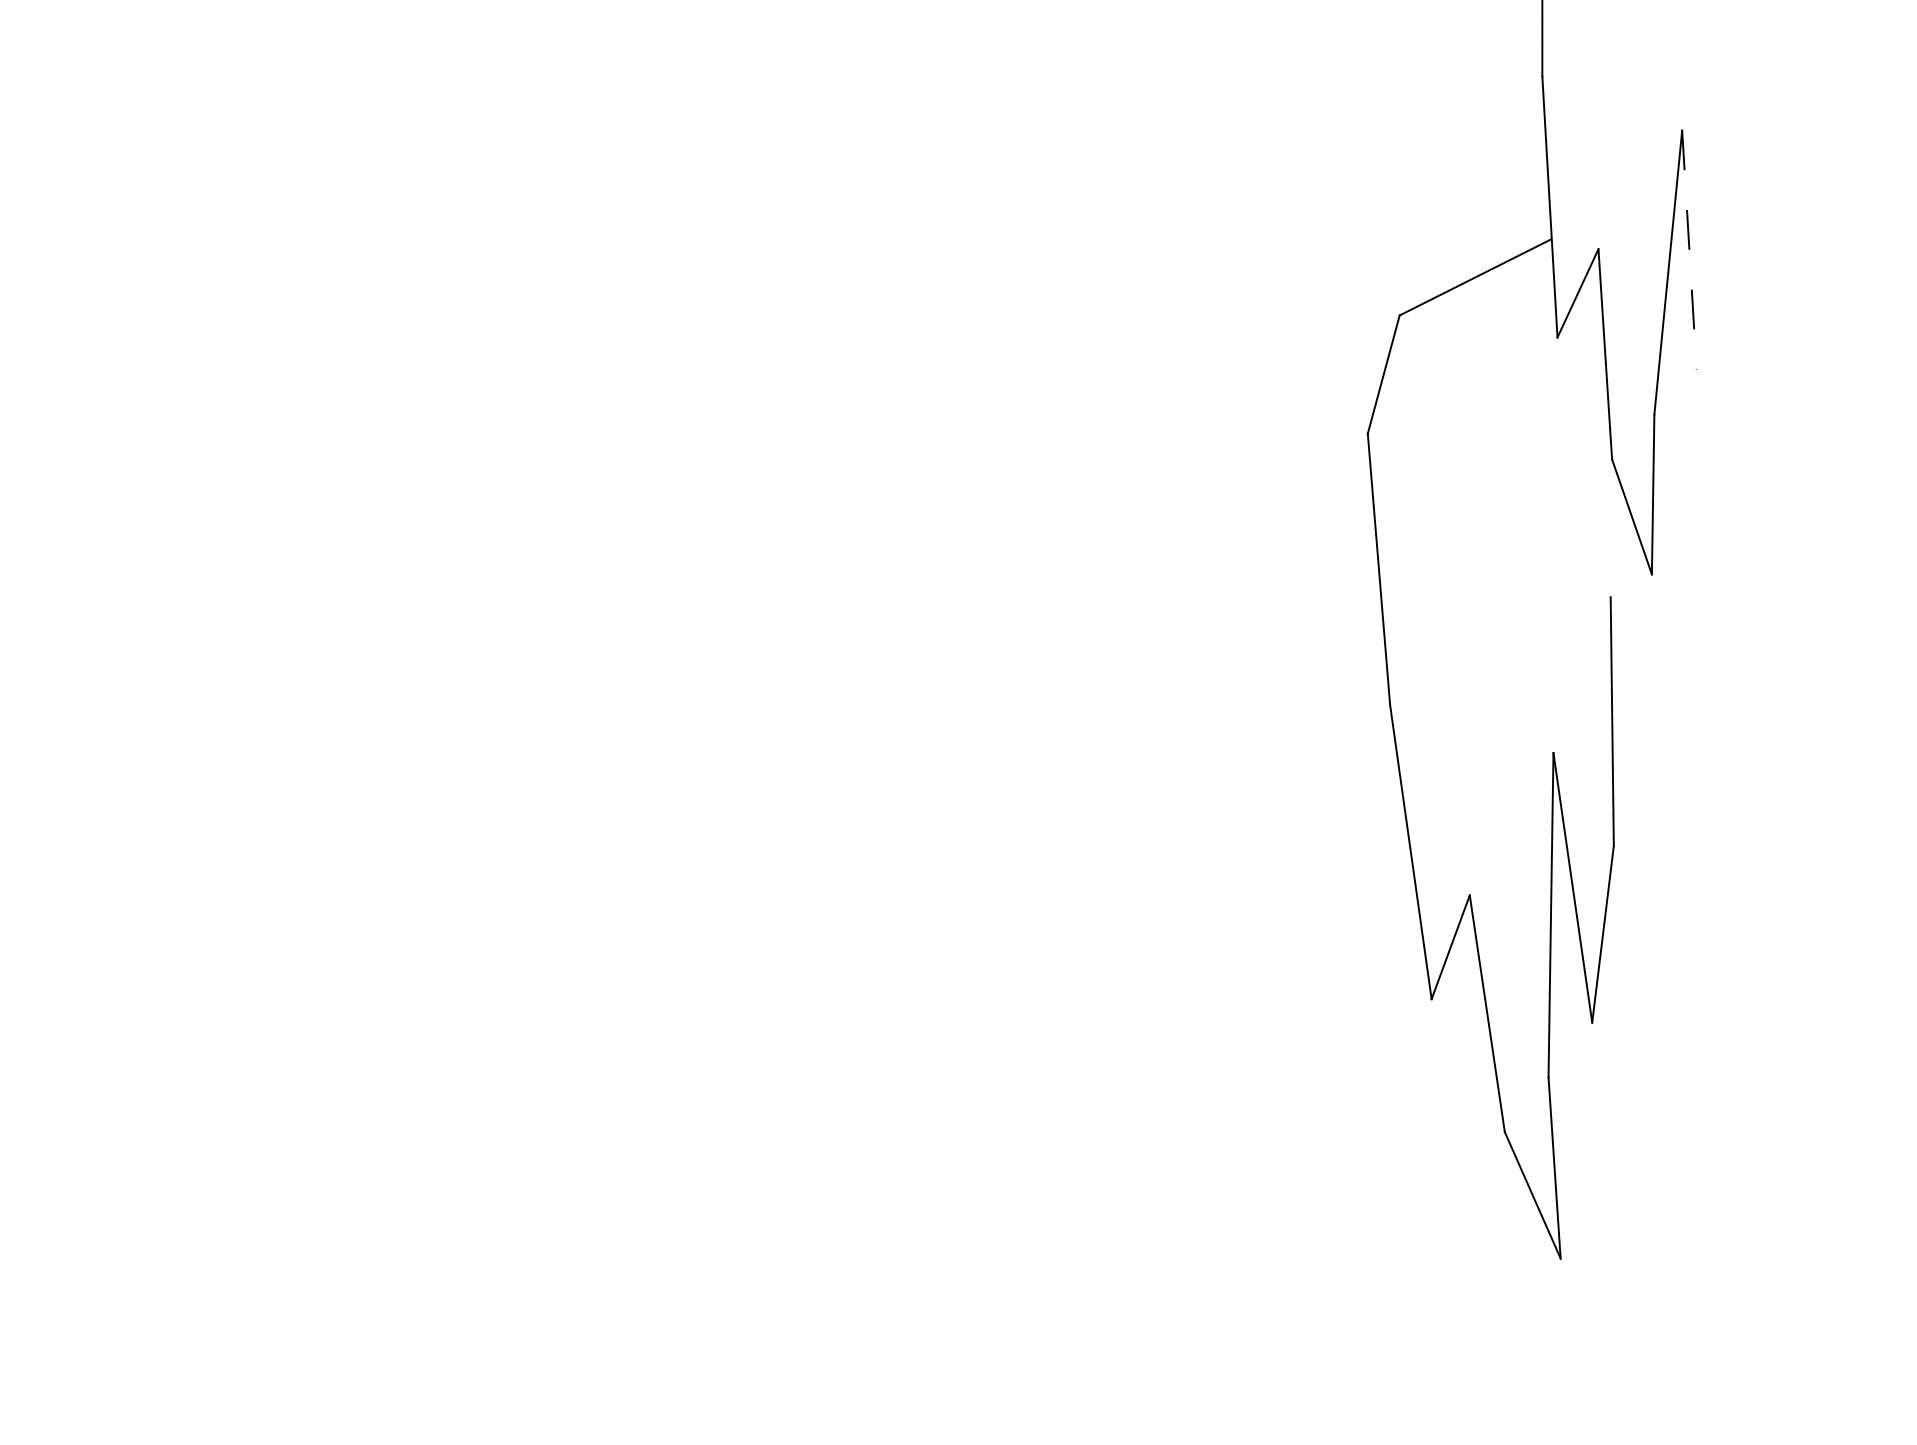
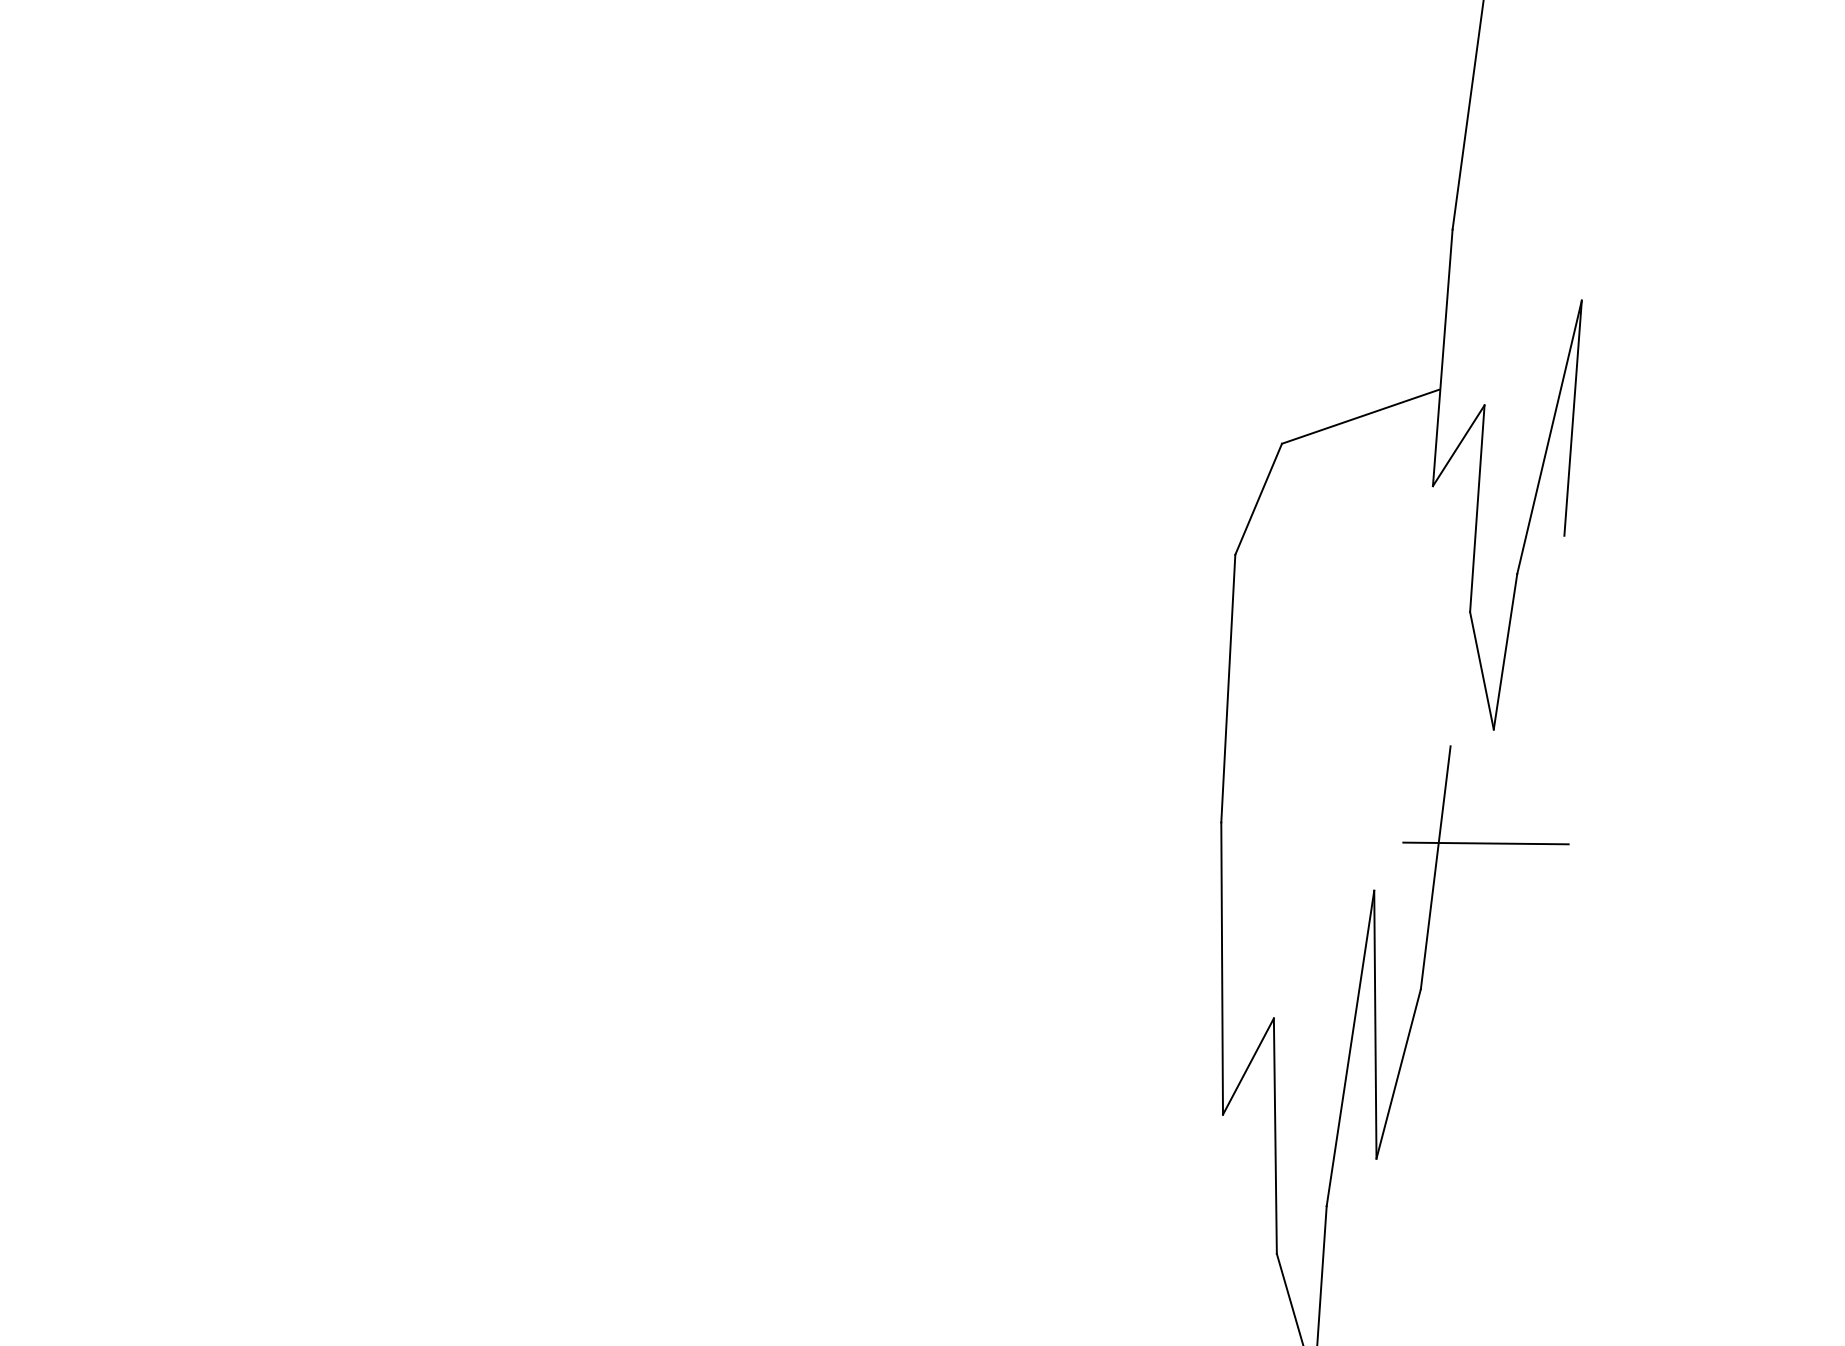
line: (1689, 250) -> (1573, 418), dashed -> solid
line: (1659, 689) -> (1486, 842), added

